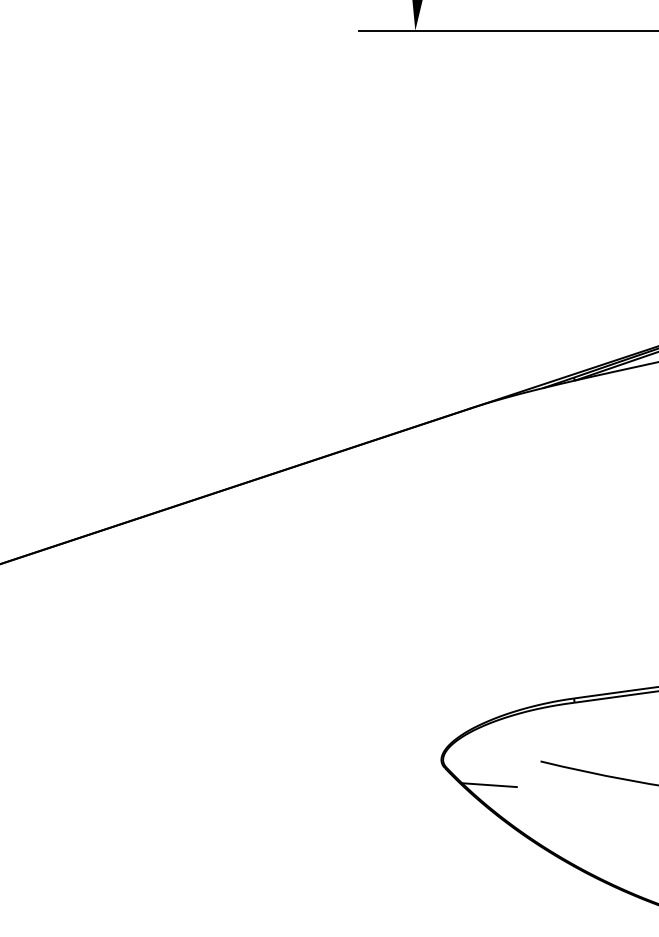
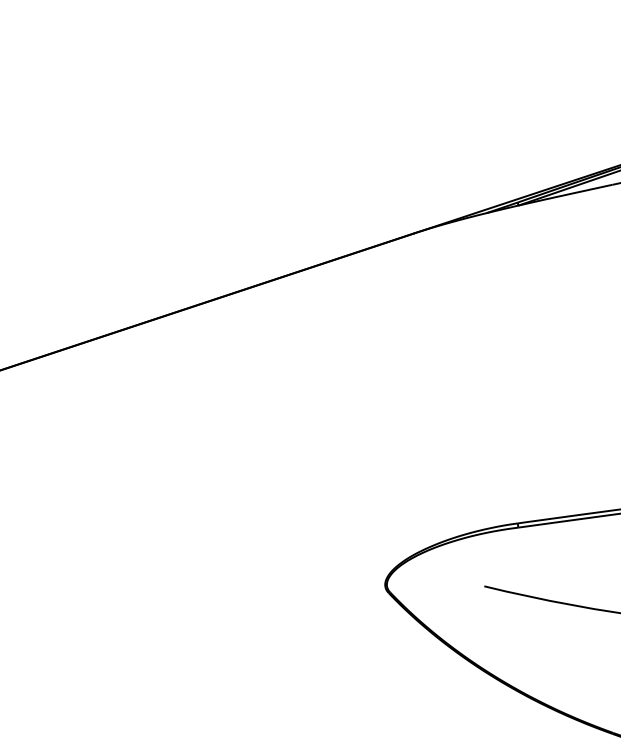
line: (489, 785) -> (433, 610), removed

